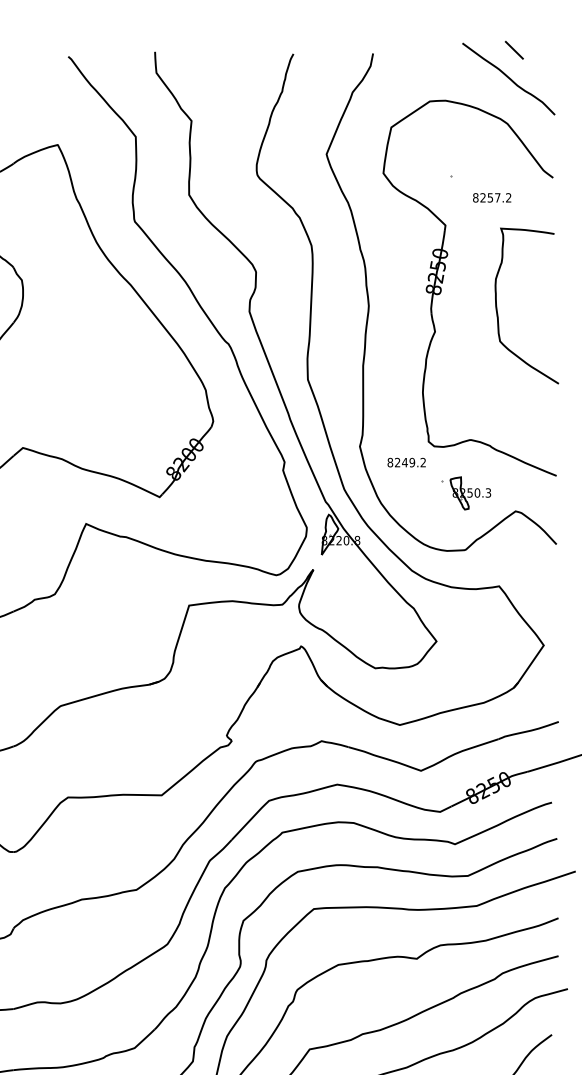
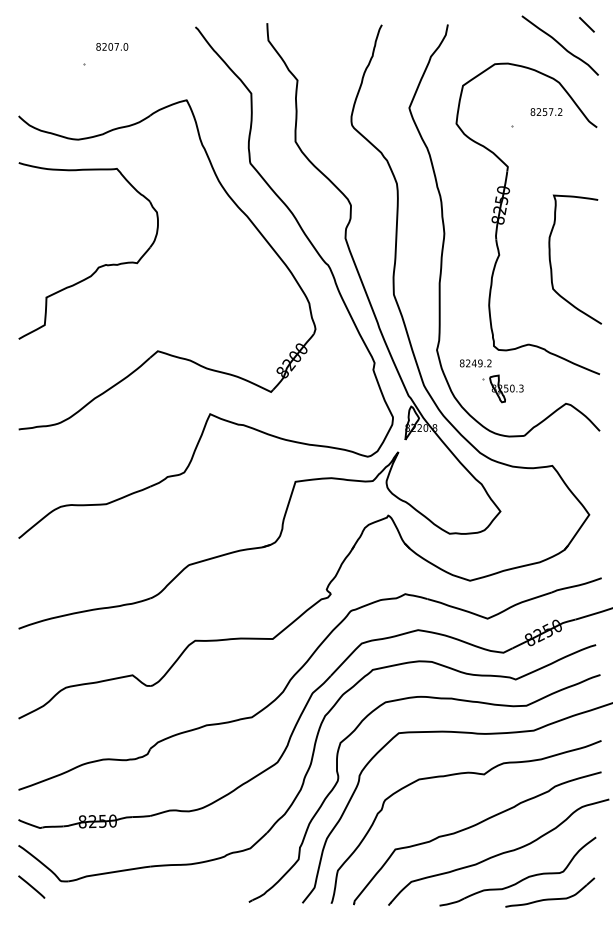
line: (513, 49) -> (586, 24), moved
text: (492, 197) -> (546, 111), moved
curve: (498, 309) -> (551, 262), moved
part: (465, 492) -> (502, 388), moved

